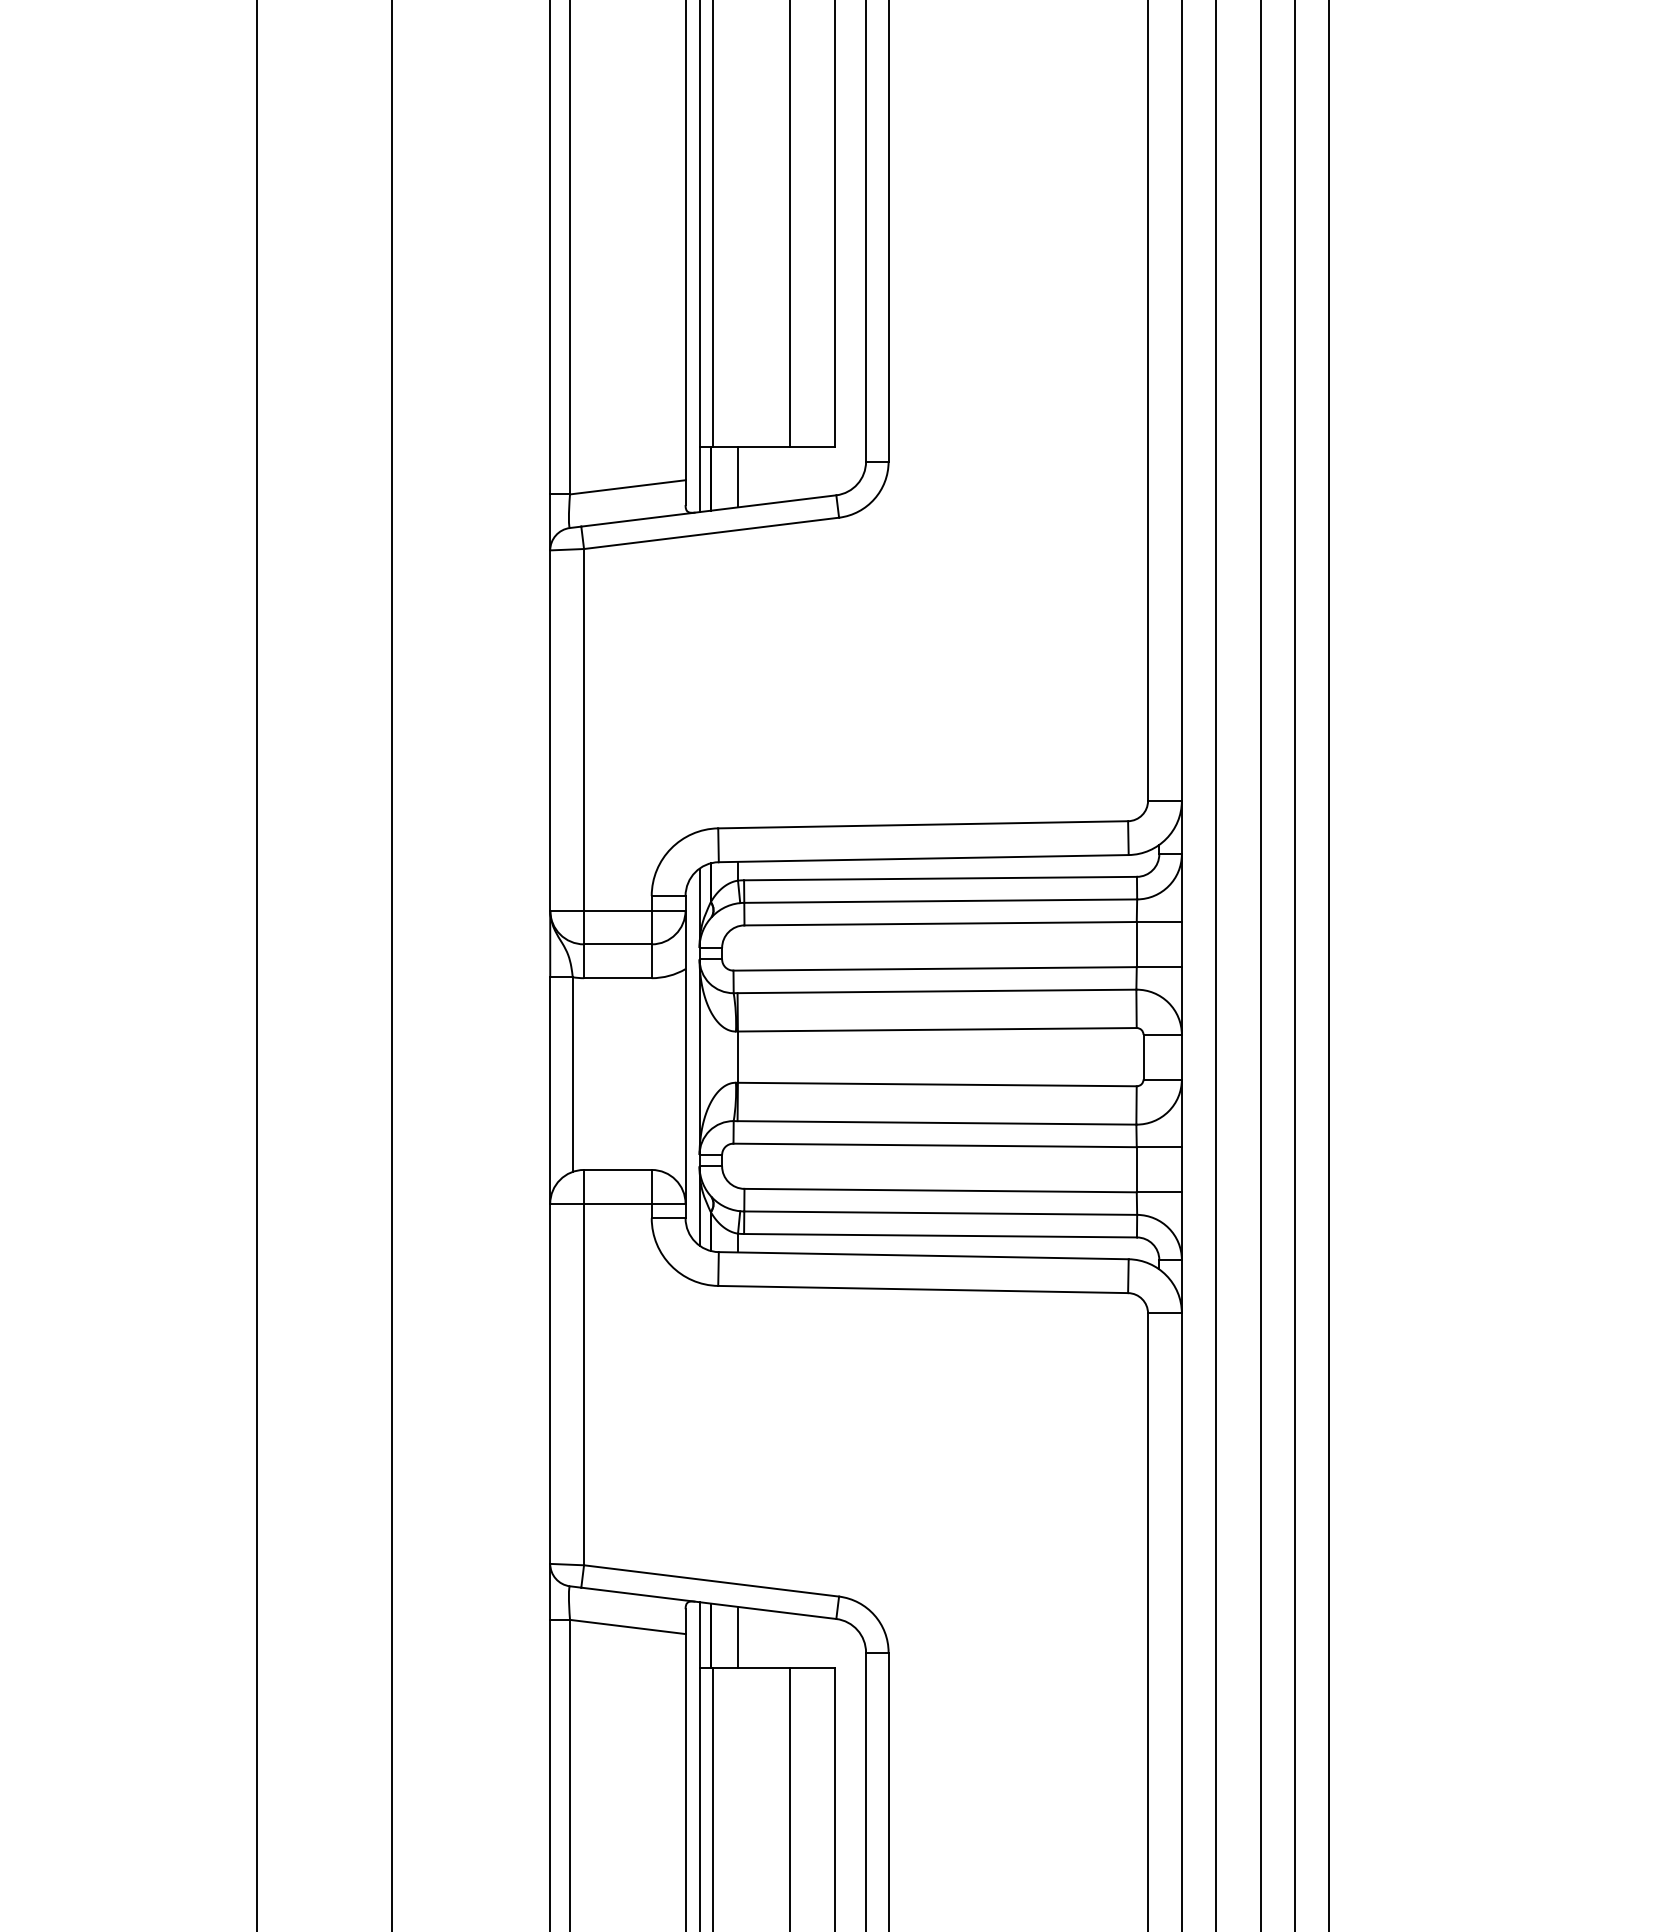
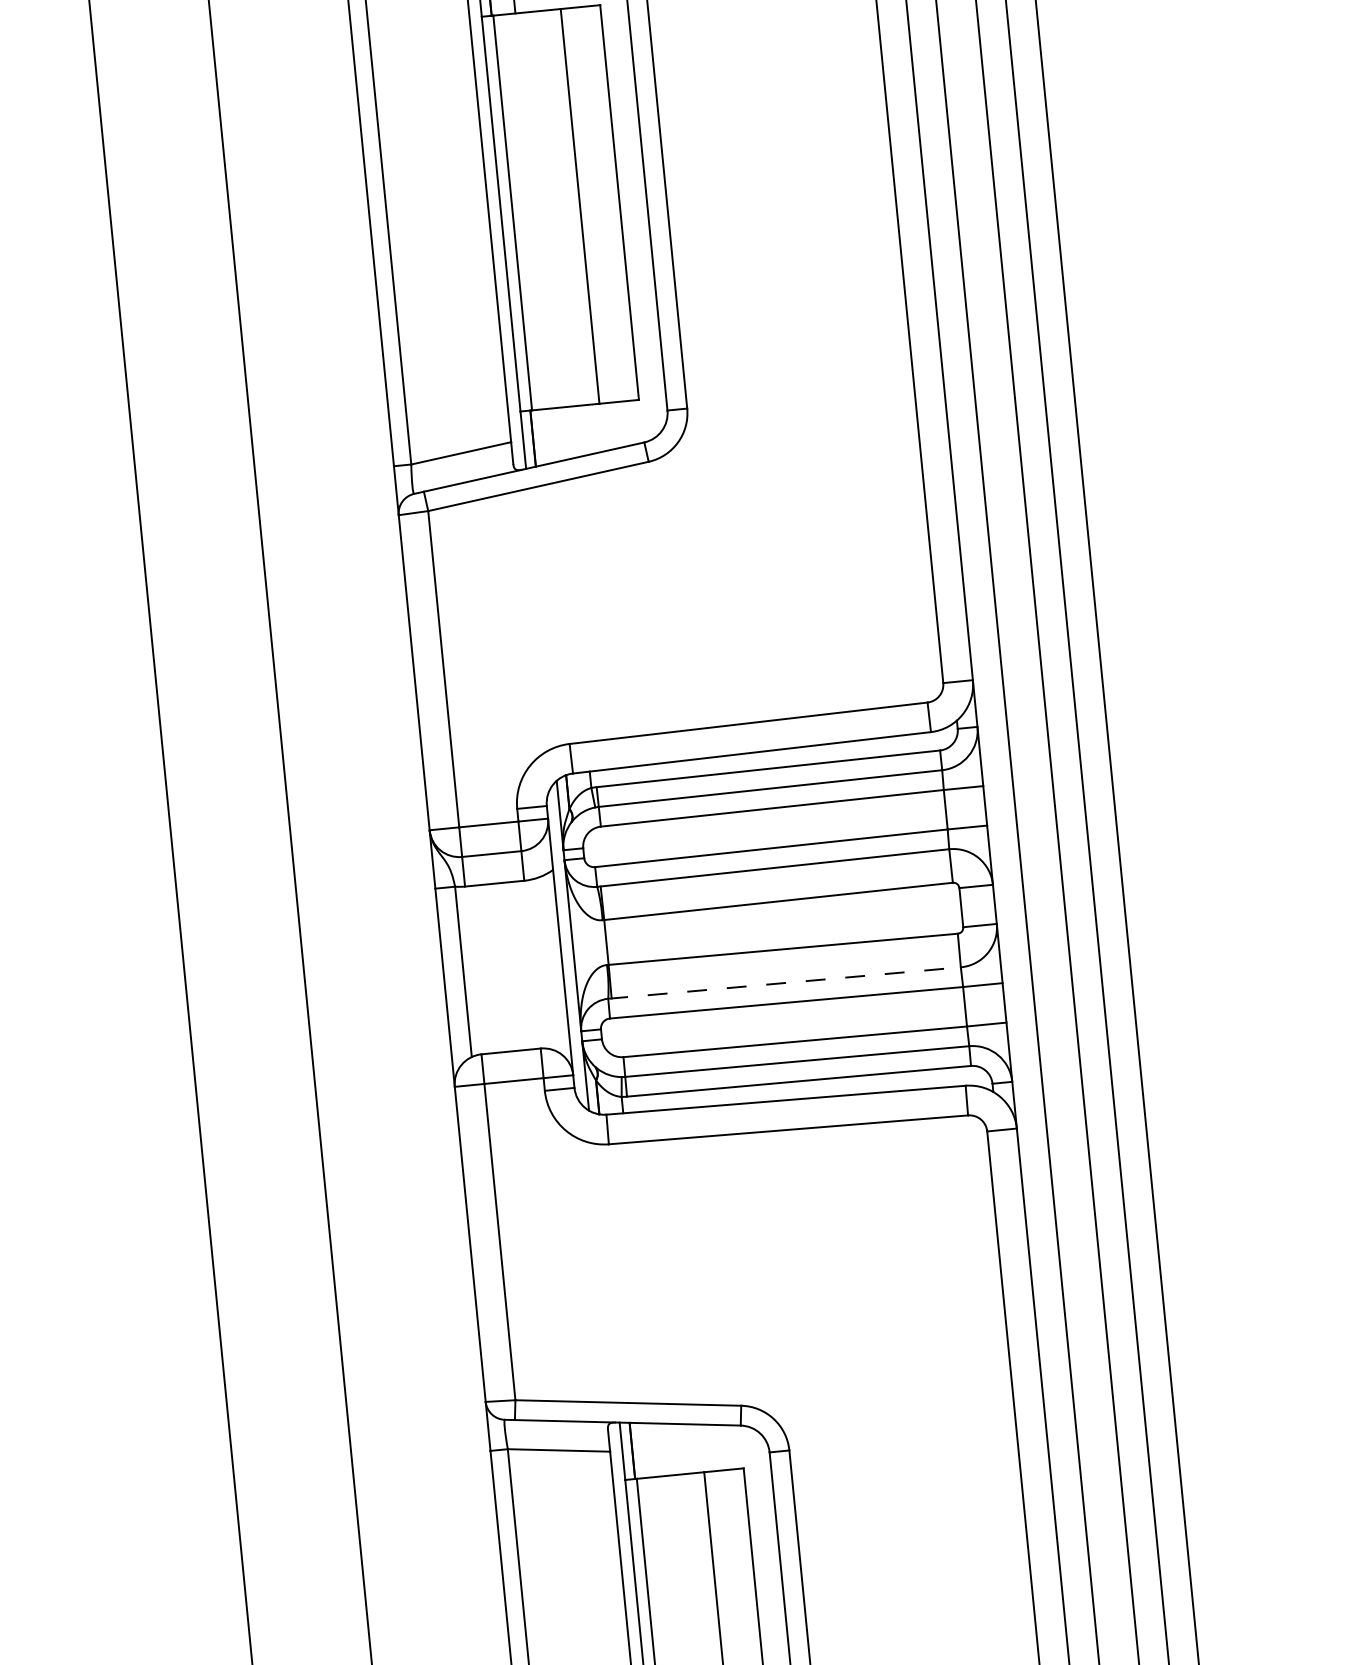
line: (738, 476) -> (557, 434), removed
line: (935, 1122) -> (784, 982), solid -> dashed
line: (738, 1636) -> (656, 1449), removed

